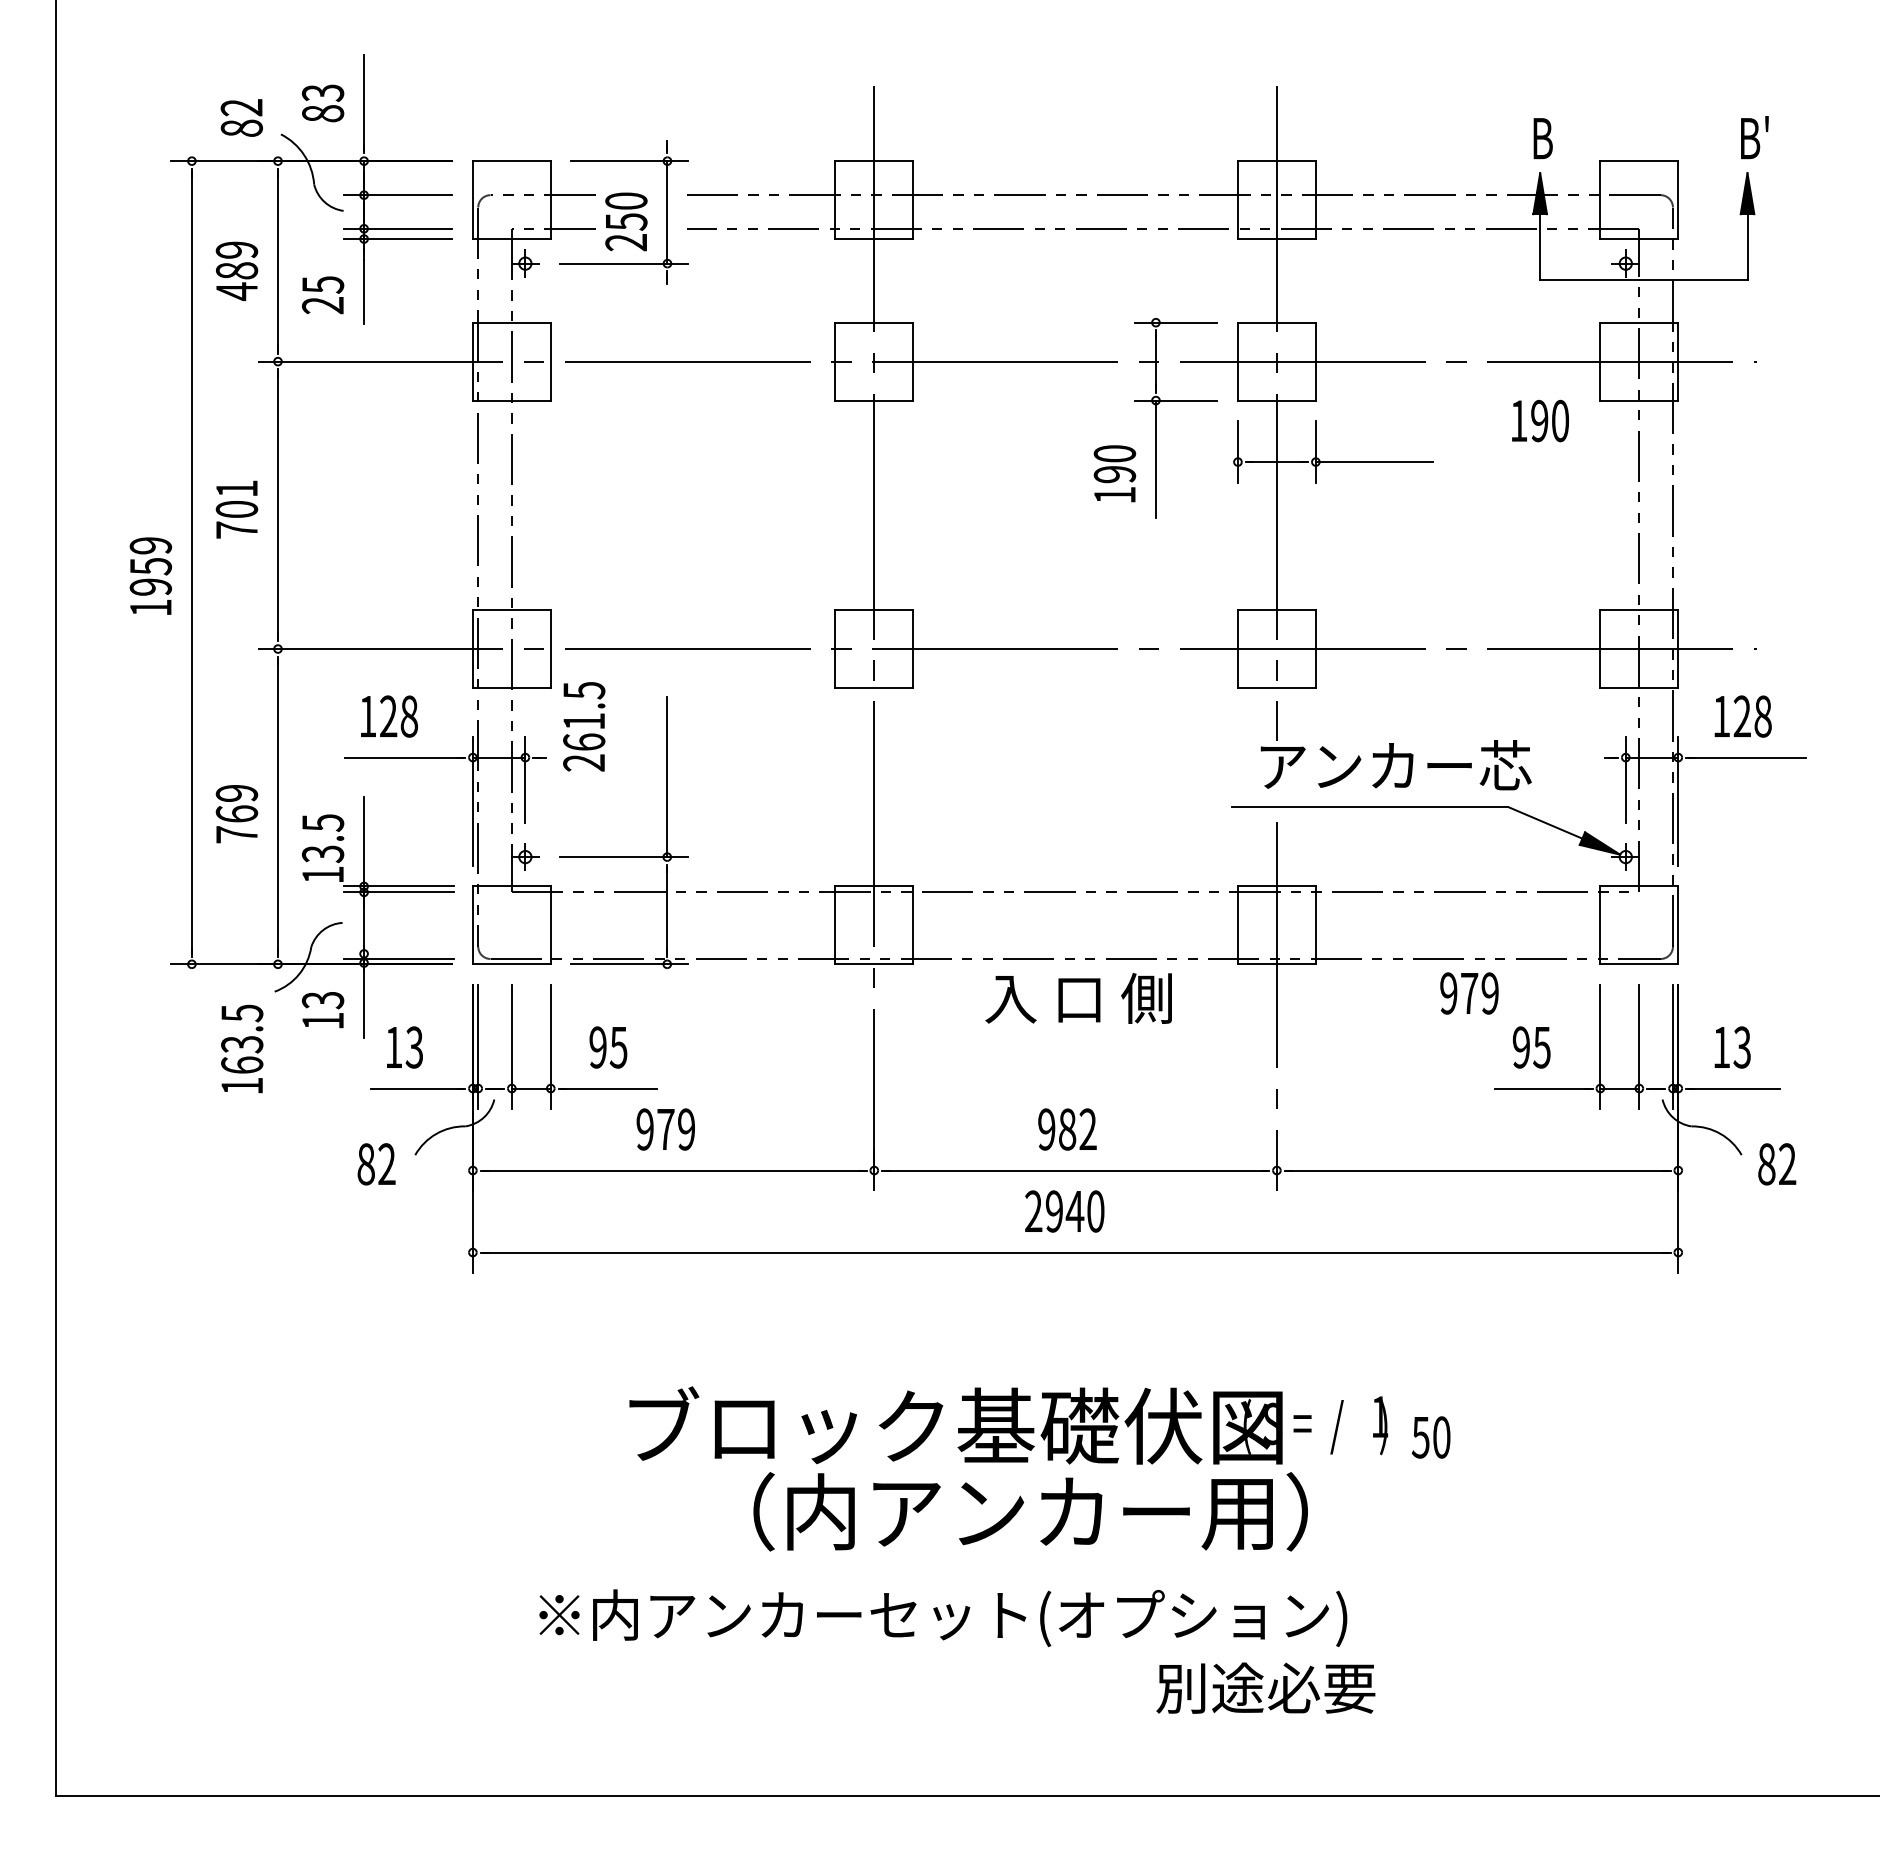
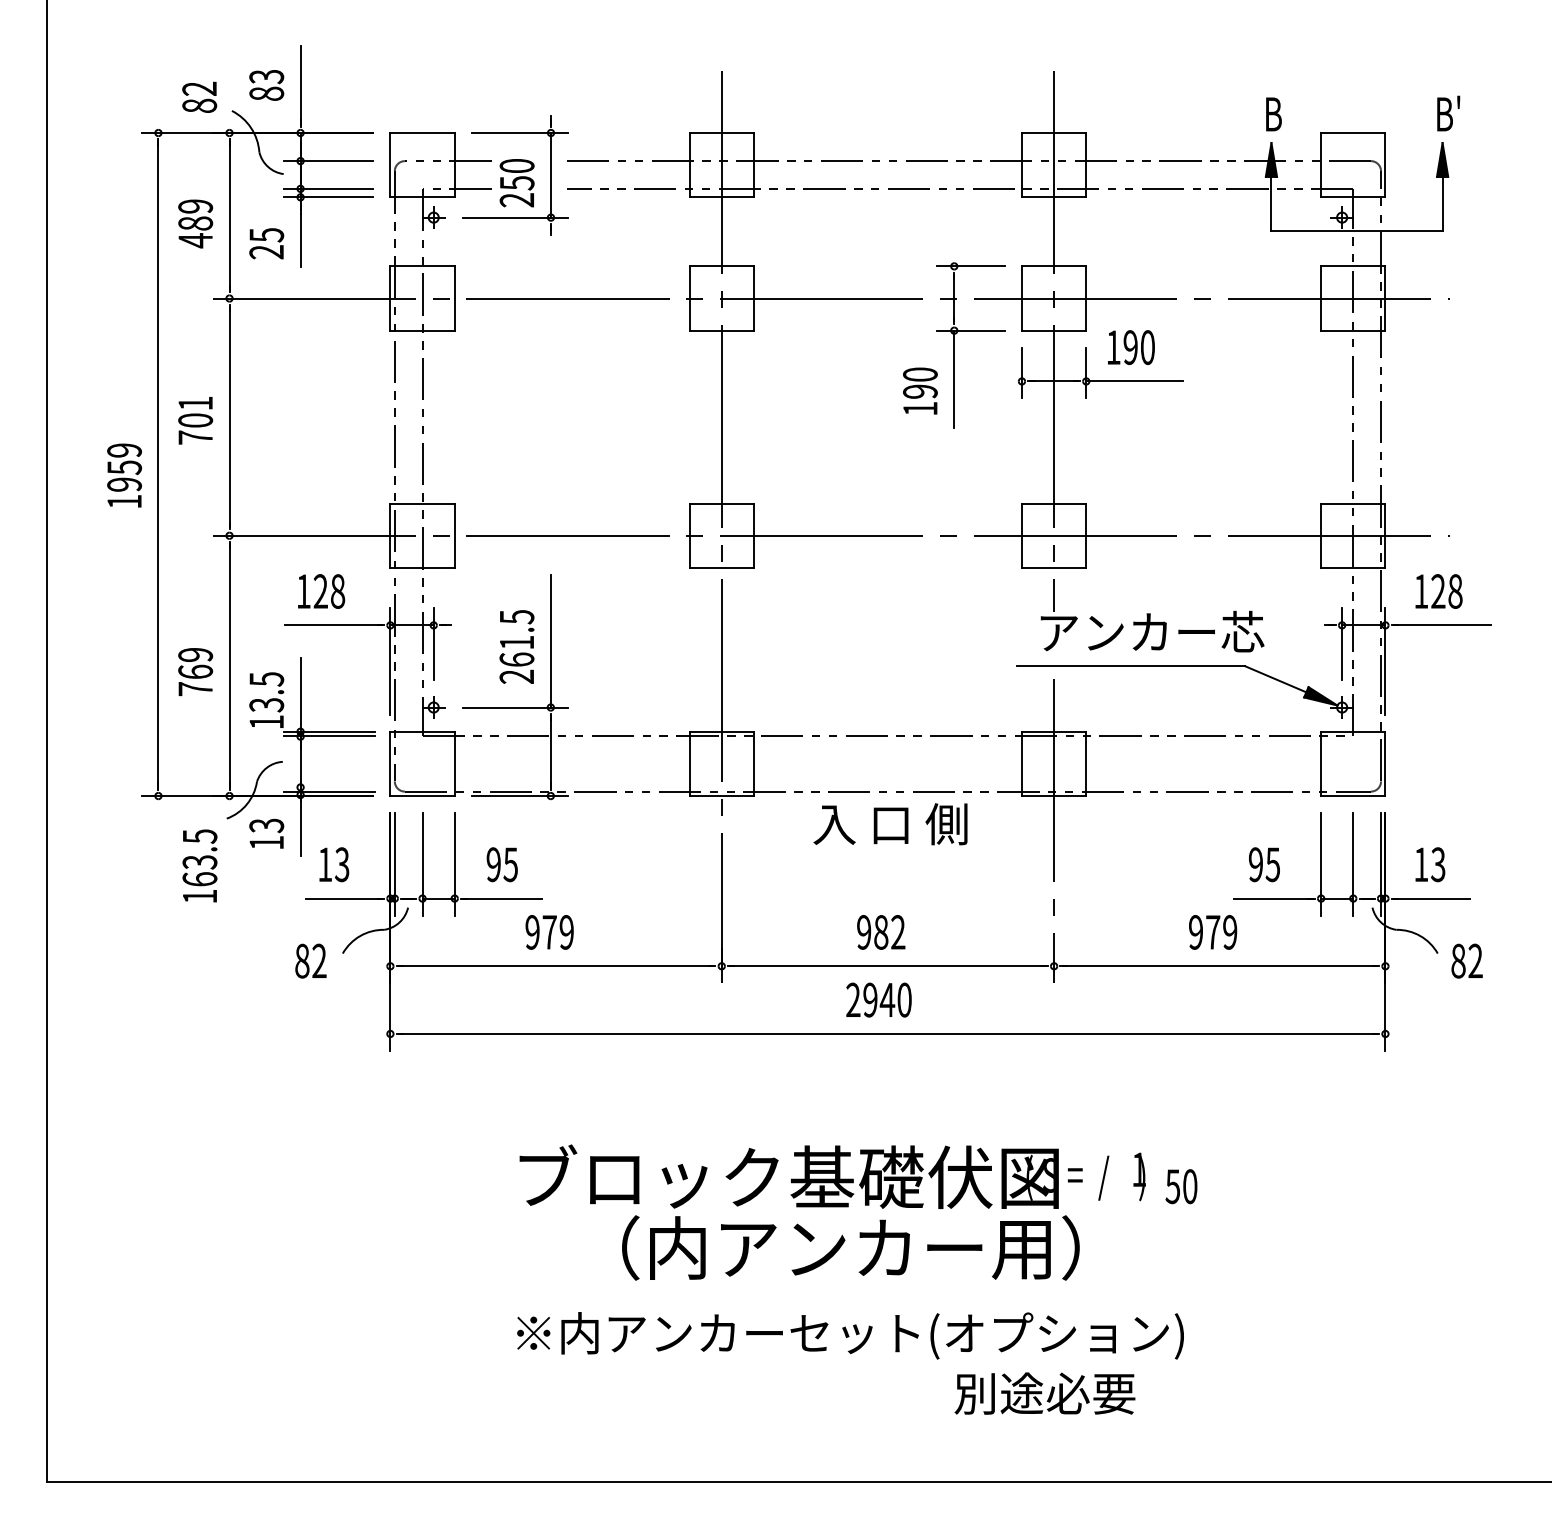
text: (1540, 420) -> (1131, 347), moved
text: (584, 726) -> (517, 646), moved
text: (1469, 993) -> (1213, 932), moved
text: (943, 1618) -> (850, 1336), moved

